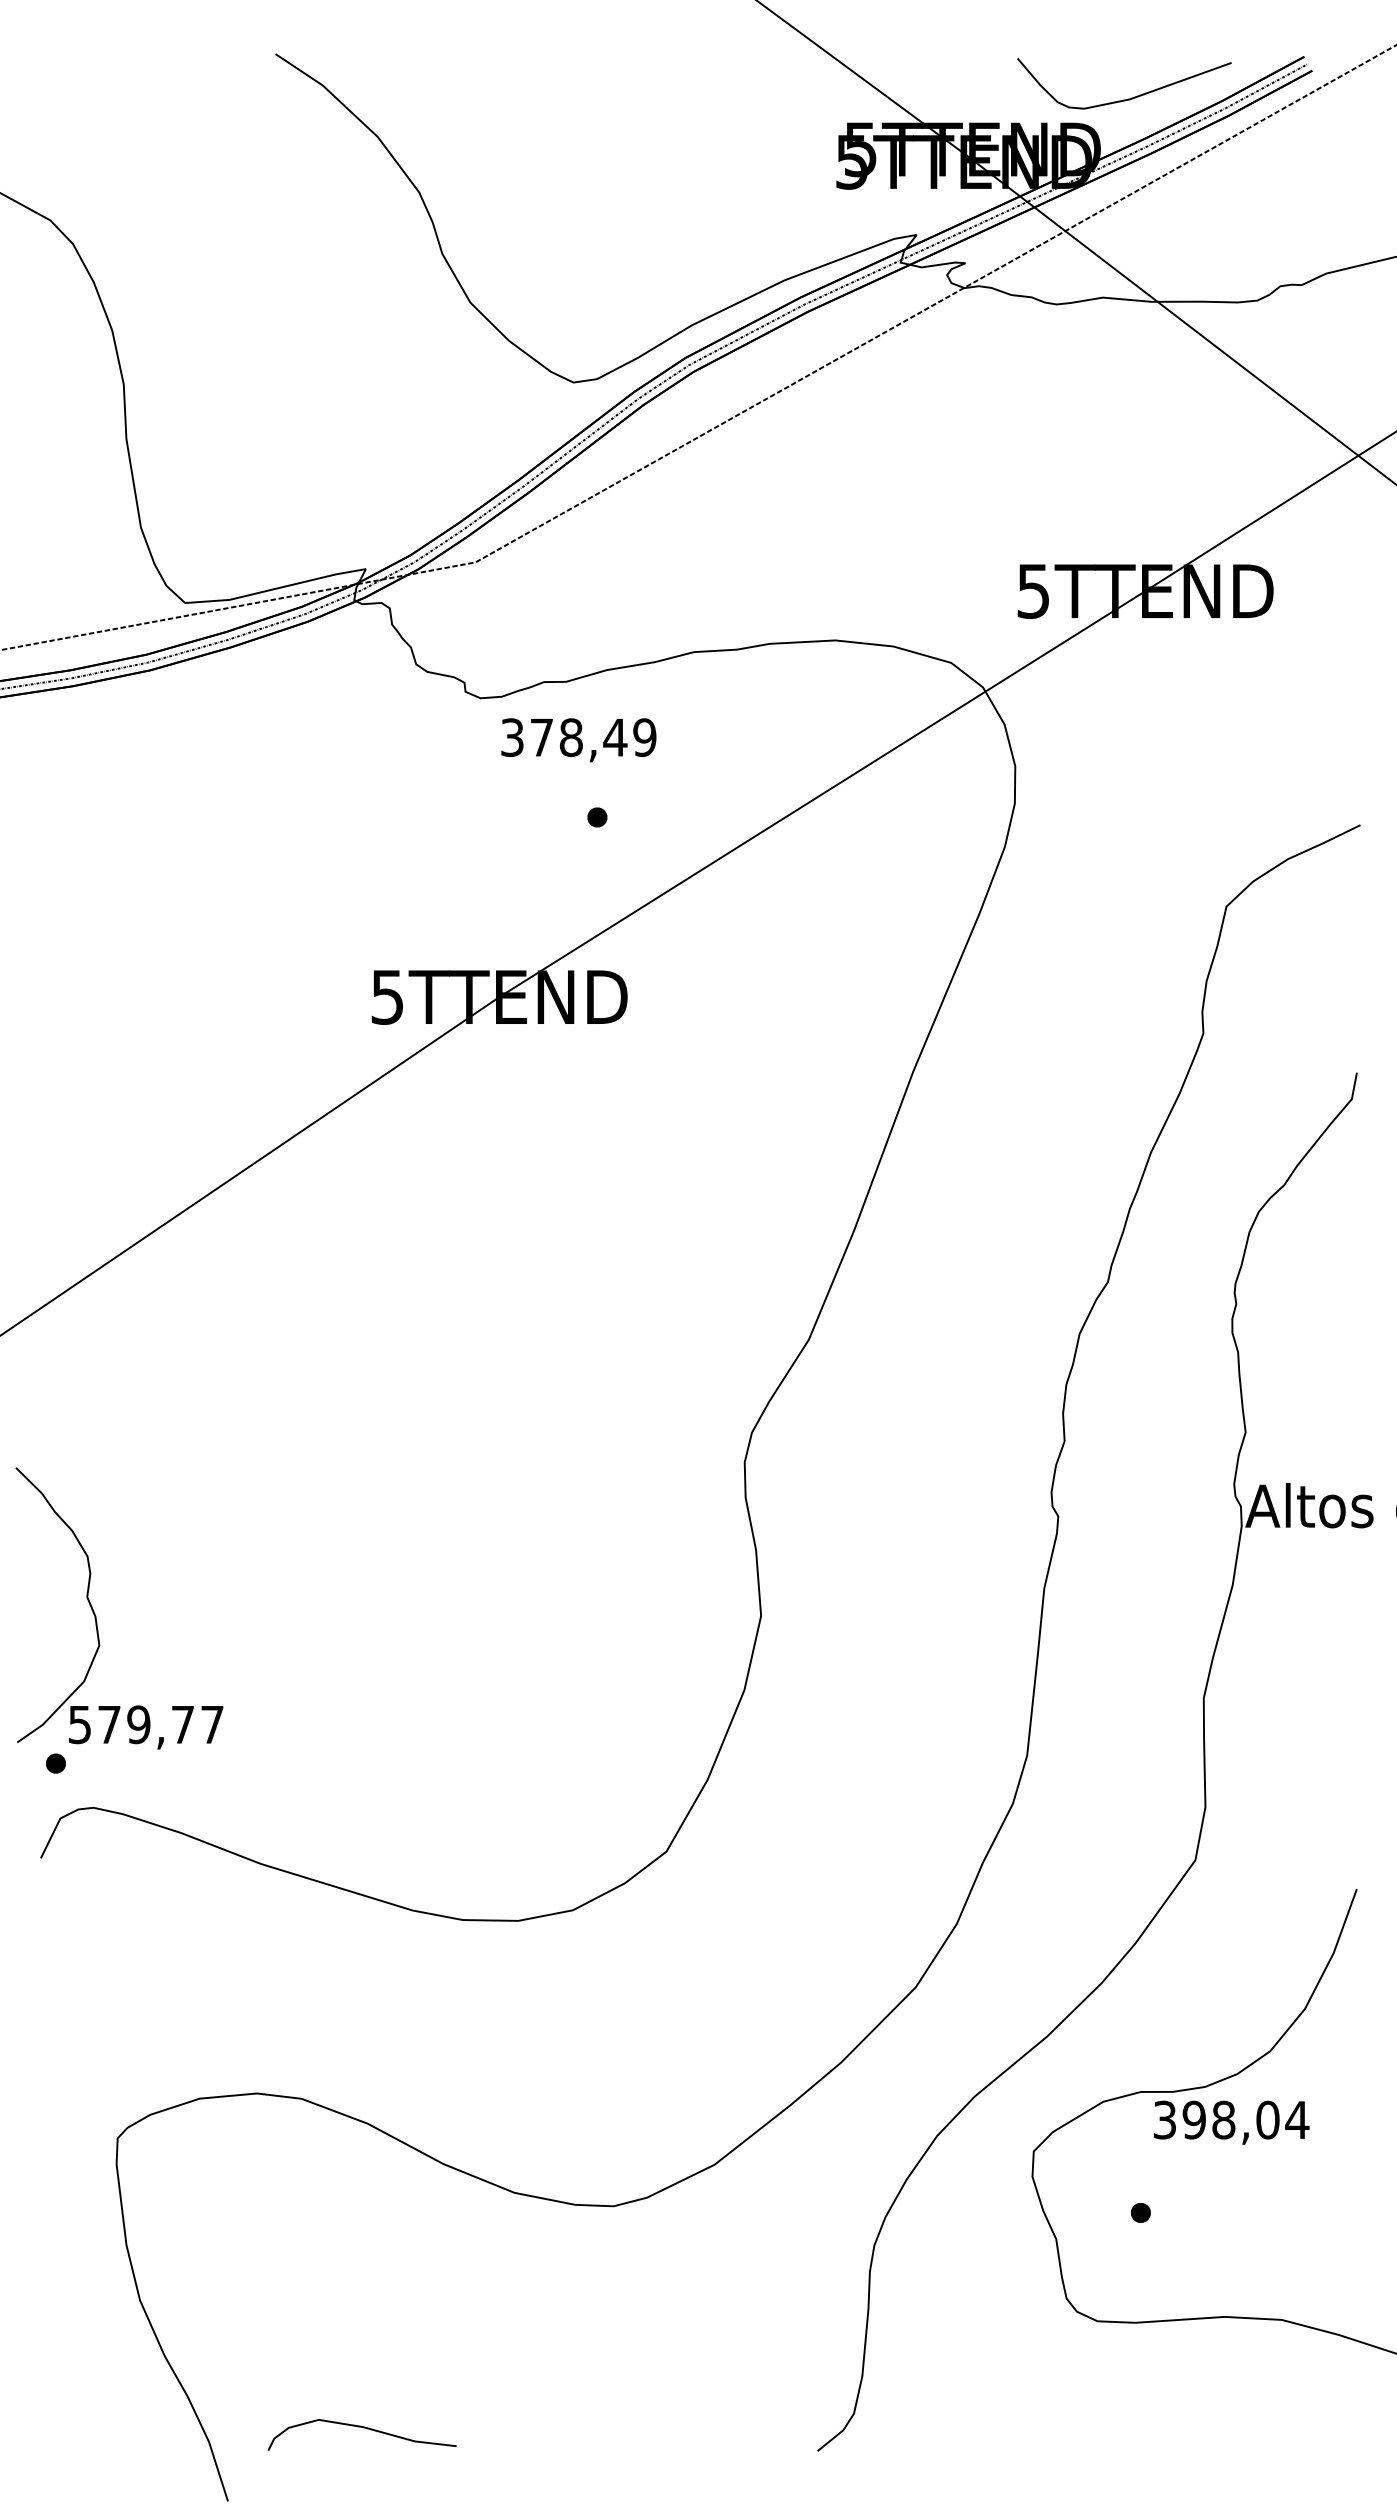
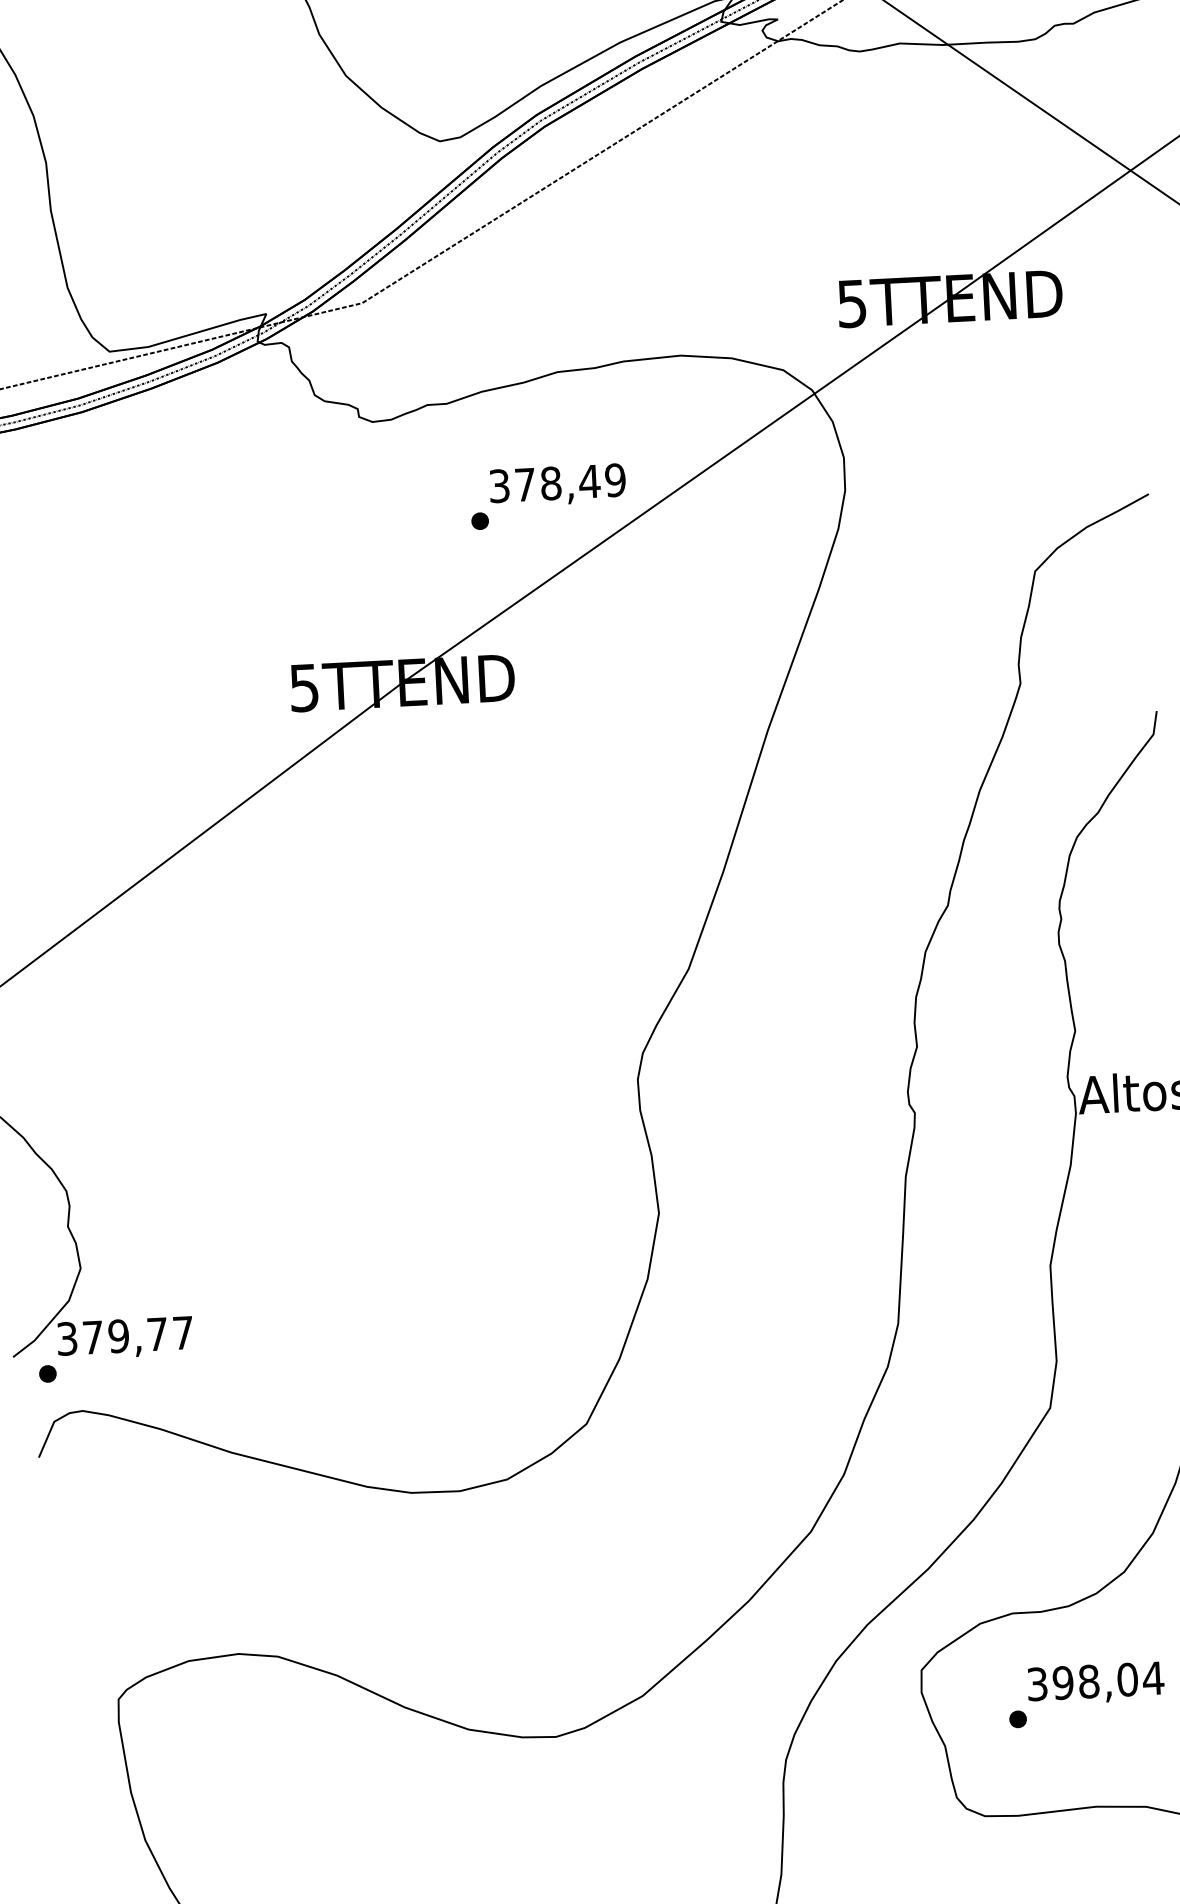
text: (578, 740) -> (557, 485), moved
text: (80, 1724) -> (67, 1338), 579,77 -> 379,77
text: (1231, 2122) -> (1095, 1683), moved

